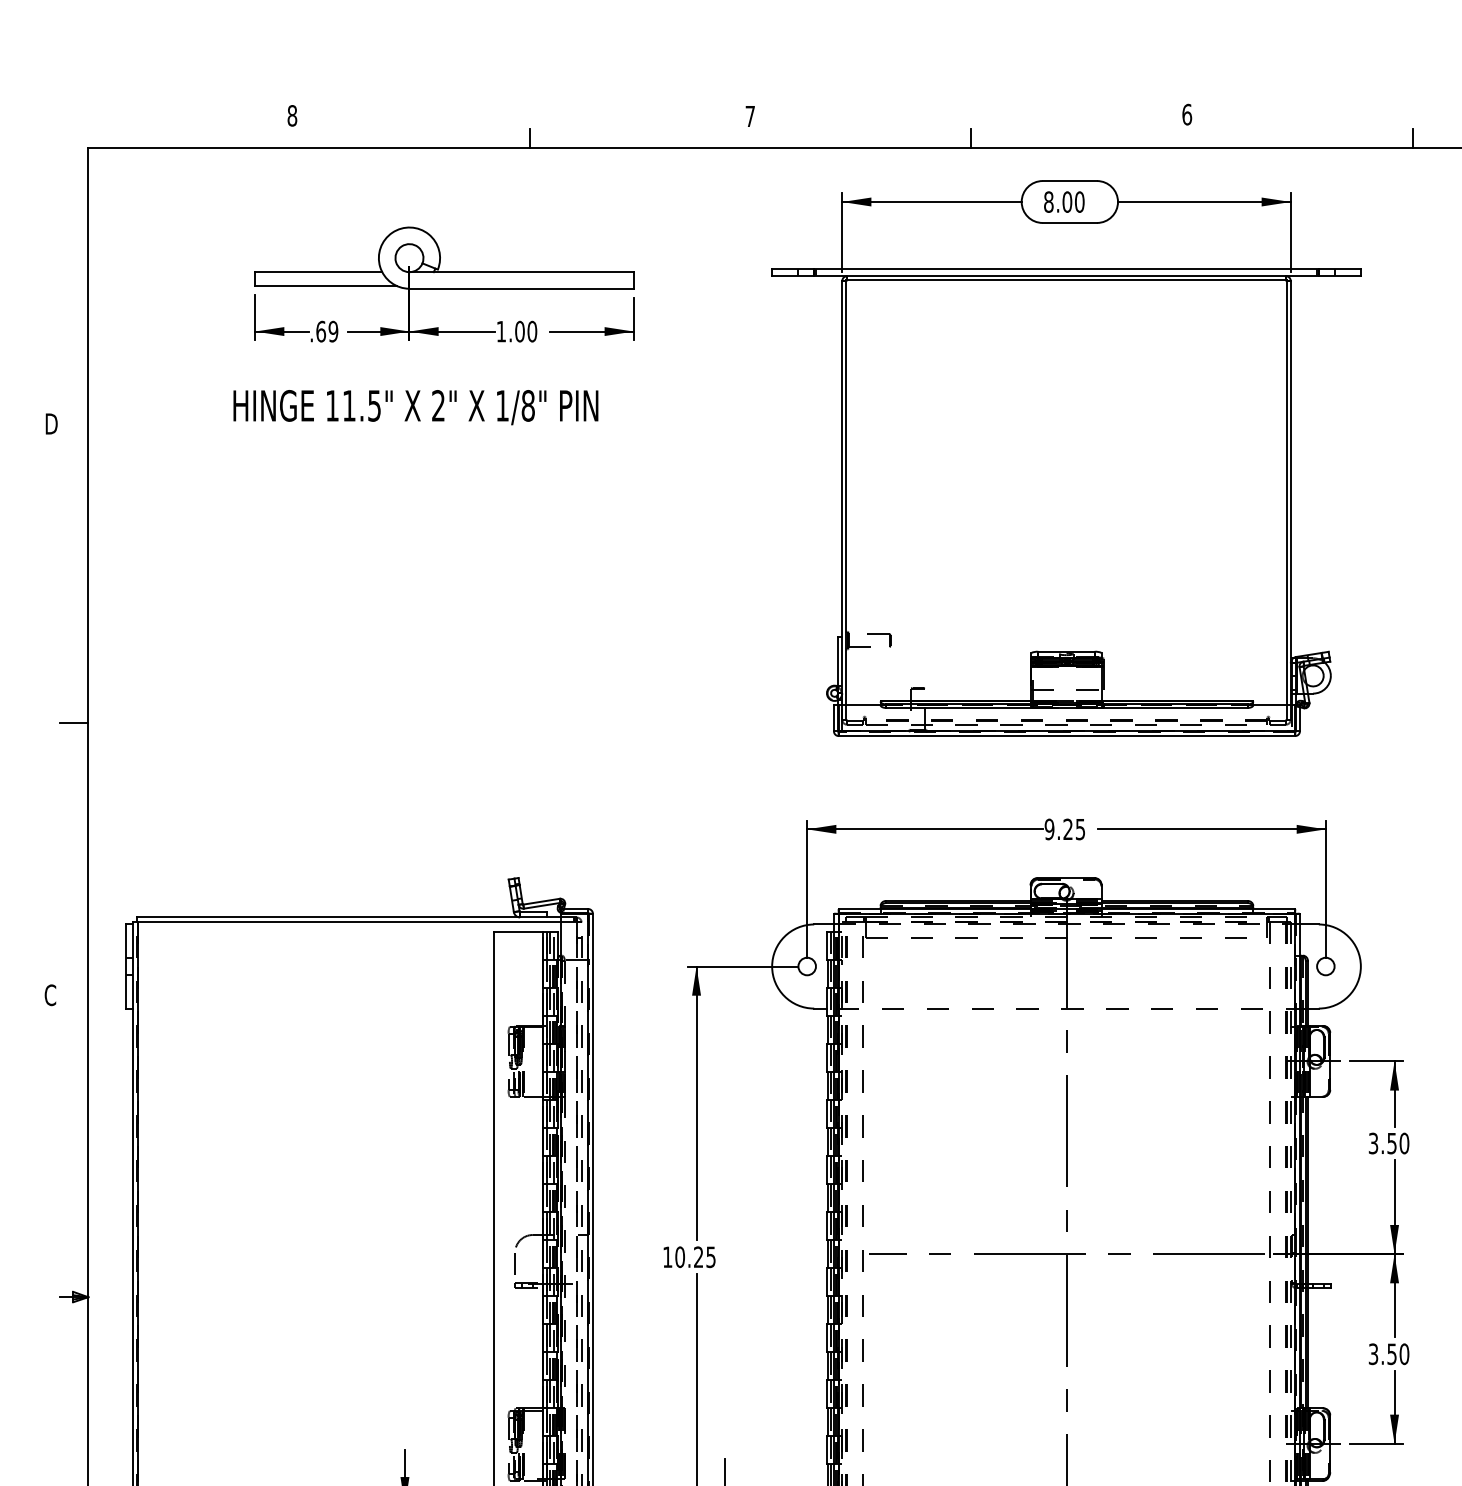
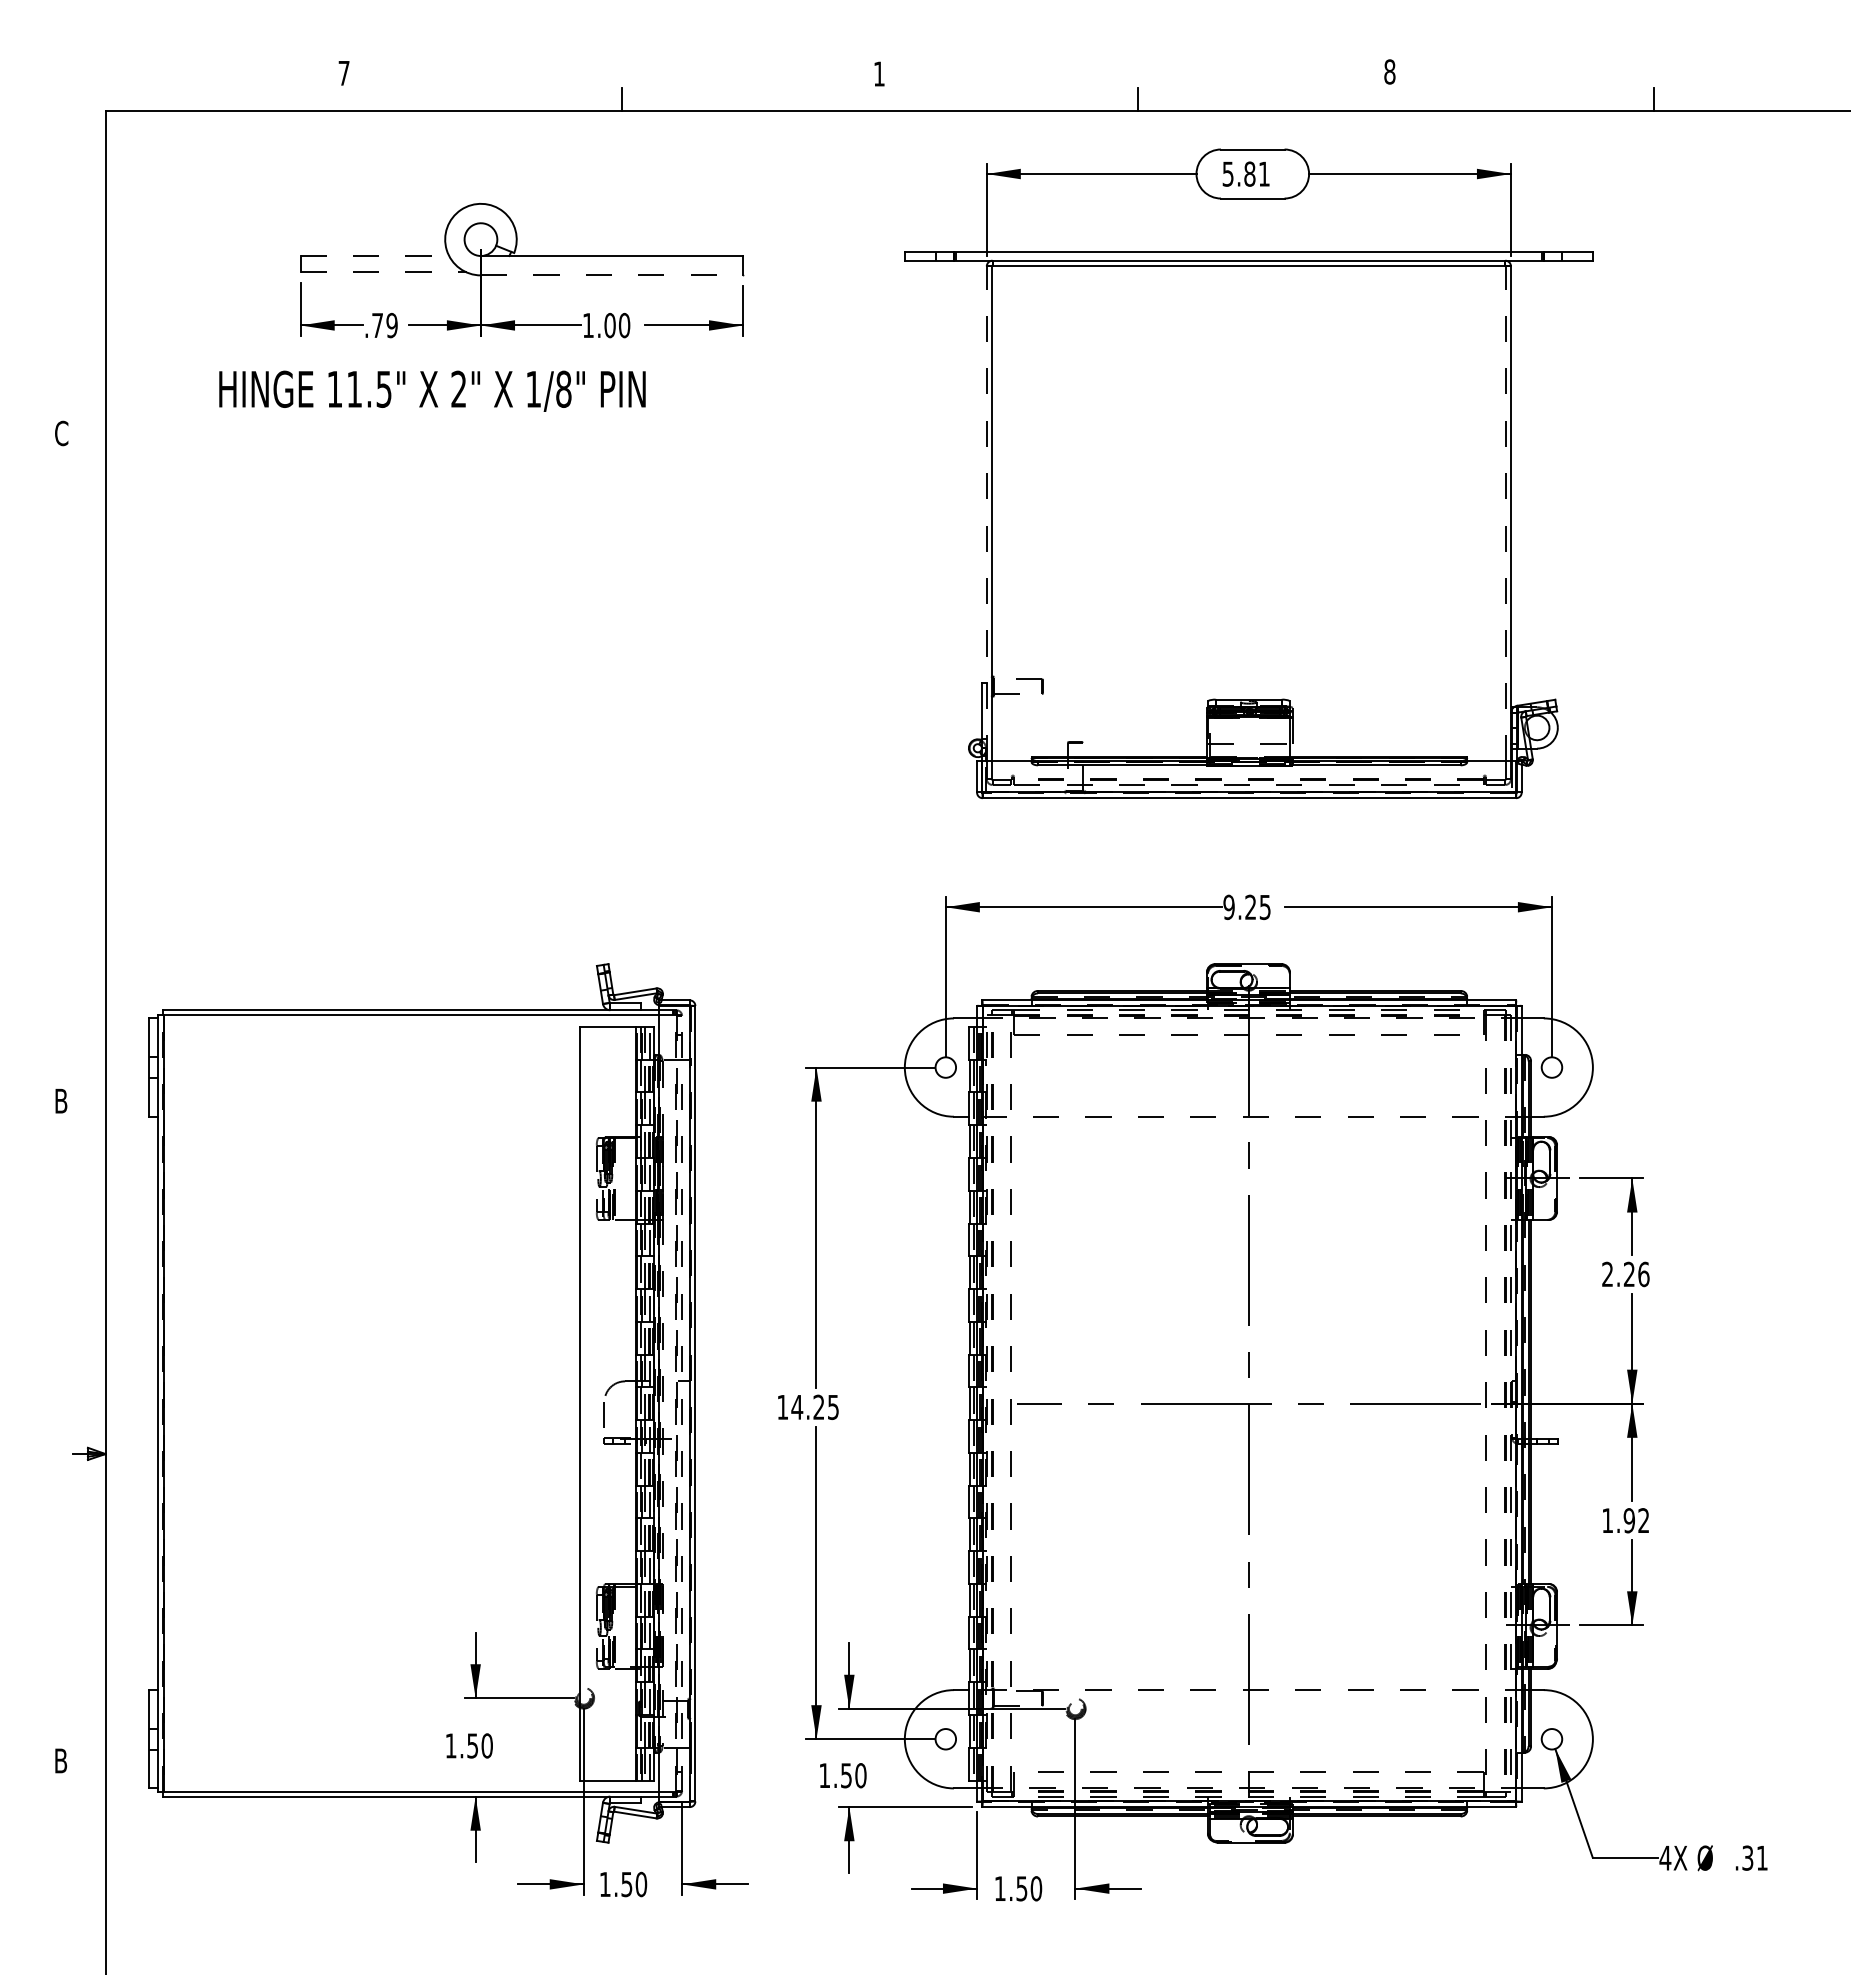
text: (1186, 114) -> (1389, 71), 6 -> 8
text: (291, 115) -> (343, 72), 8 -> 7
text: (750, 115) -> (879, 73), 7 -> 1
text: (1064, 201) -> (1246, 173), 8.00 -> 5.81
line: (319, 272) -> (375, 256), solid -> dashed
line: (326, 286) -> (383, 272), solid -> dashed
line: (522, 288) -> (612, 275), solid -> dashed
text: (320, 331) -> (377, 325), .69 -> .79
text: (415, 406) -> (432, 390), moved
text: (51, 424) -> (62, 433), D -> C
line: (842, 492) -> (986, 513), solid -> dashed
line: (1286, 492) -> (1506, 513), solid -> dashed
line: (73, 722) -> (88, 782), removed
text: (49, 994) -> (60, 1100), C -> B
text: (1388, 1143) -> (1625, 1274), 3.50 -> 2.26
text: (680, 1256) -> (797, 1406), 10.25 -> 14.25
text: (1388, 1354) -> (1625, 1520), 3.50 -> 1.92

